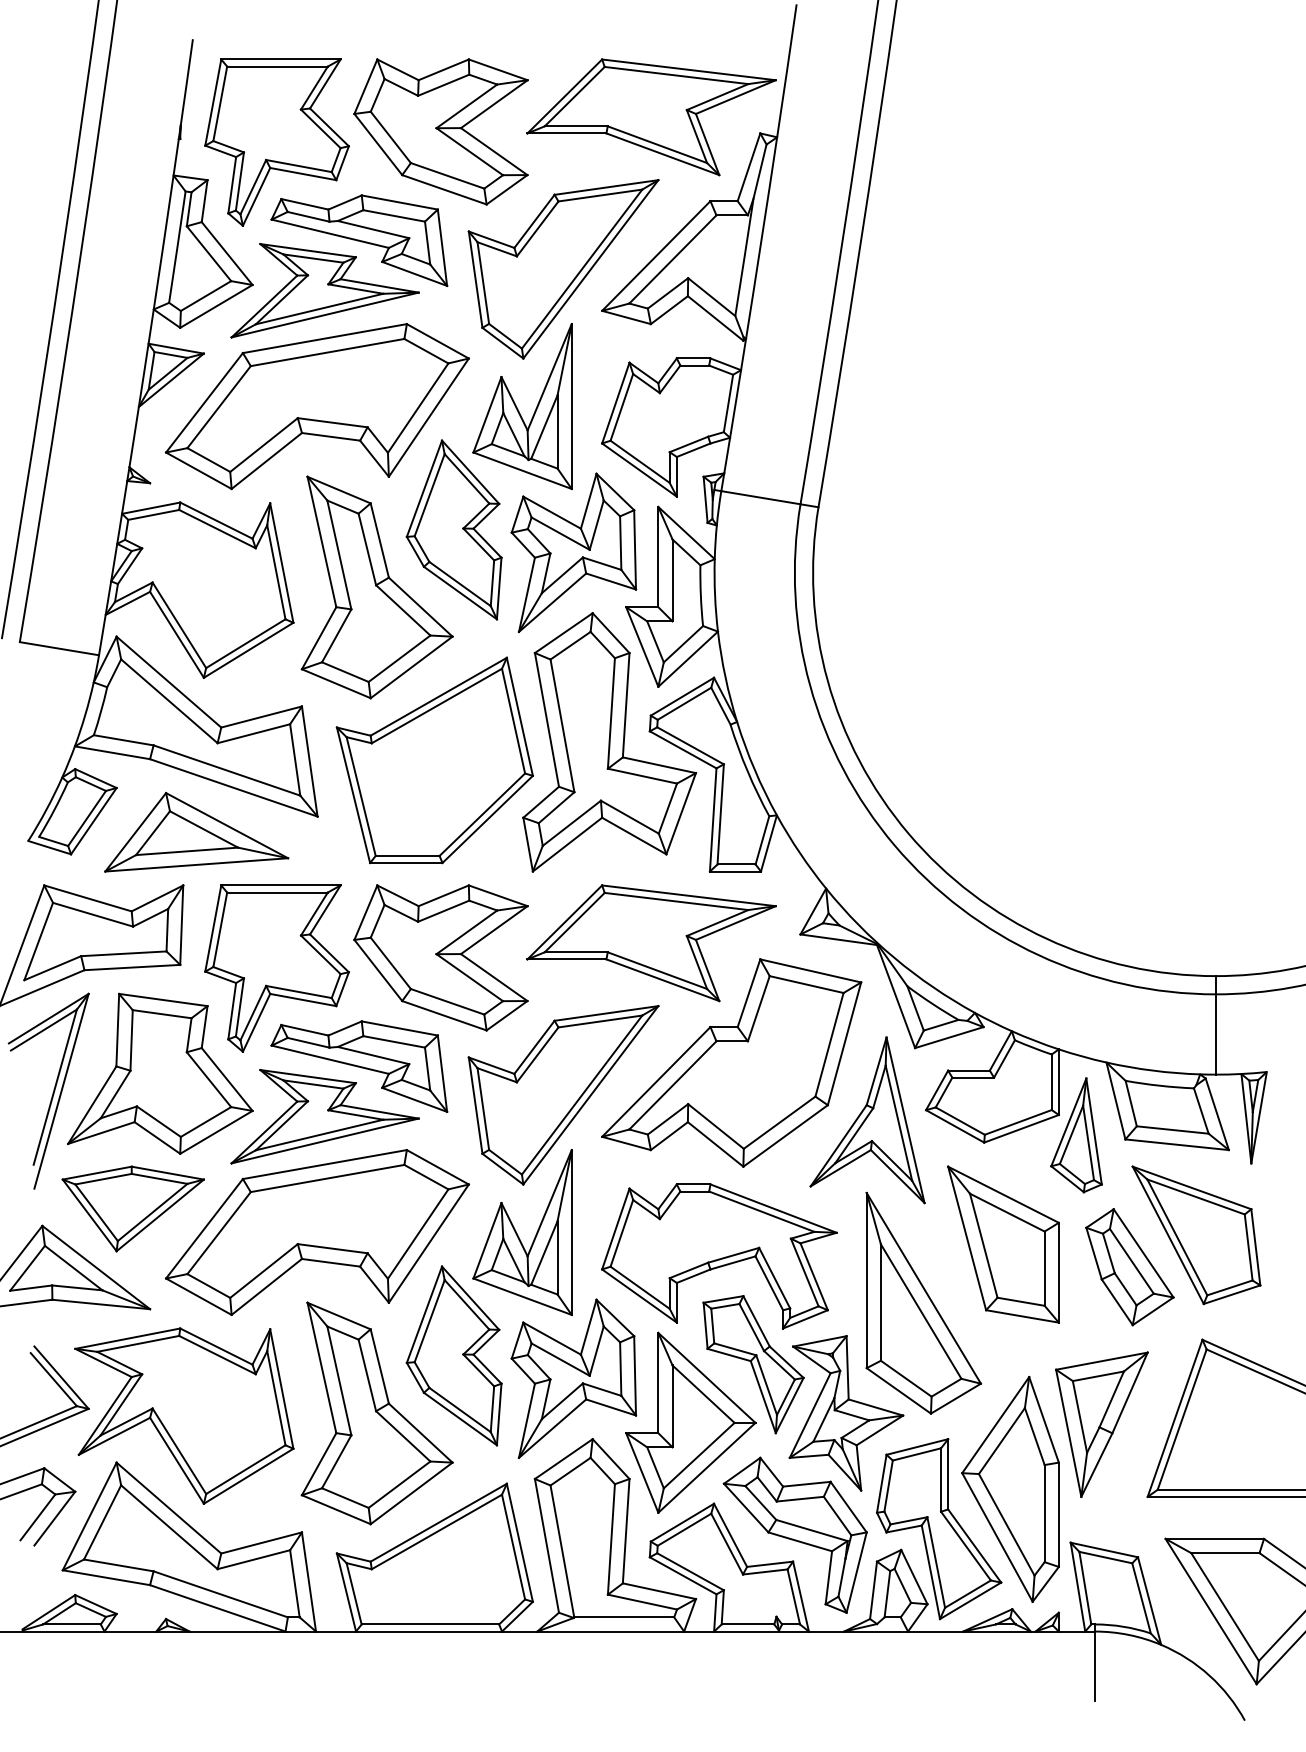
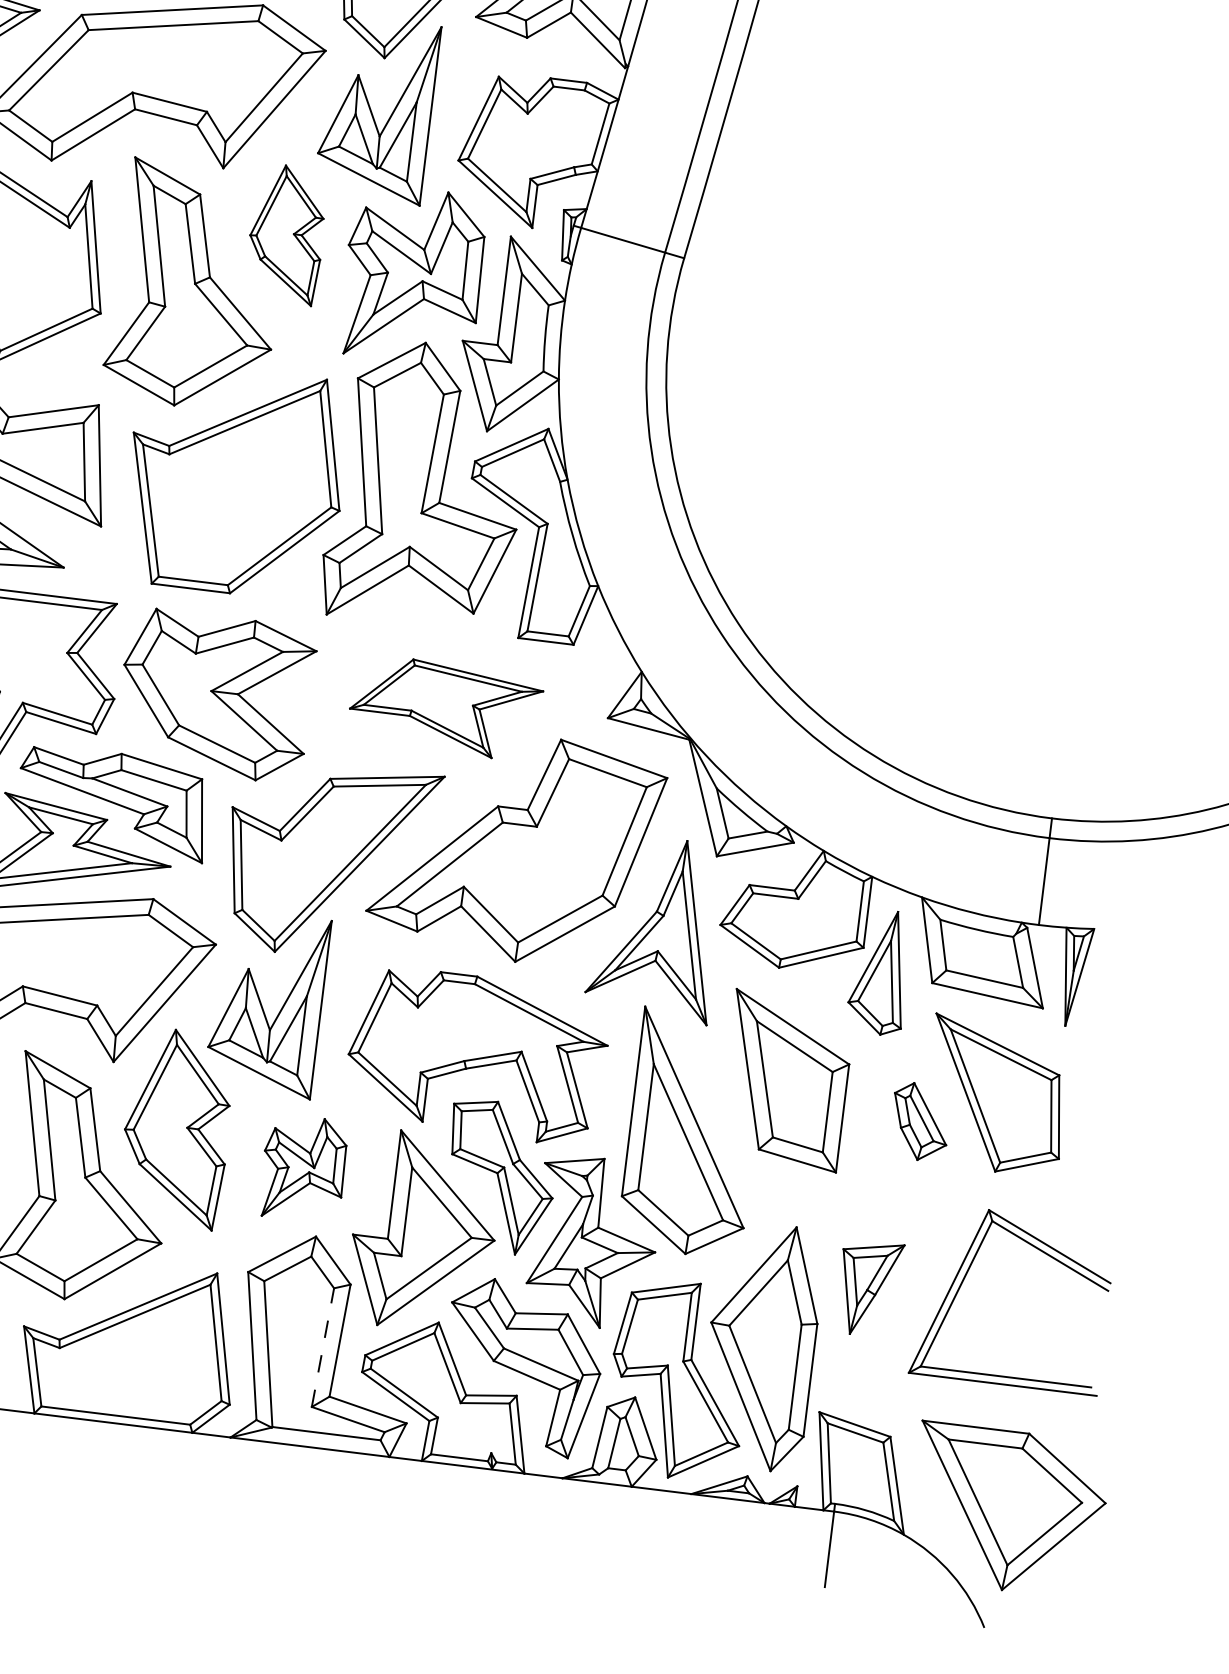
part: (453, 529) -> (286, 233), size x0.7
part: (651, 943) -> (445, 708), size x0.7
part: (1129, 1267) -> (919, 1122), size x0.6
part: (573, 1378) -> (303, 1168), size x0.6
part: (1101, 1424) -> (868, 1288), size x0.6
line: (611, 1538) -> (323, 1346), solid -> dashed

